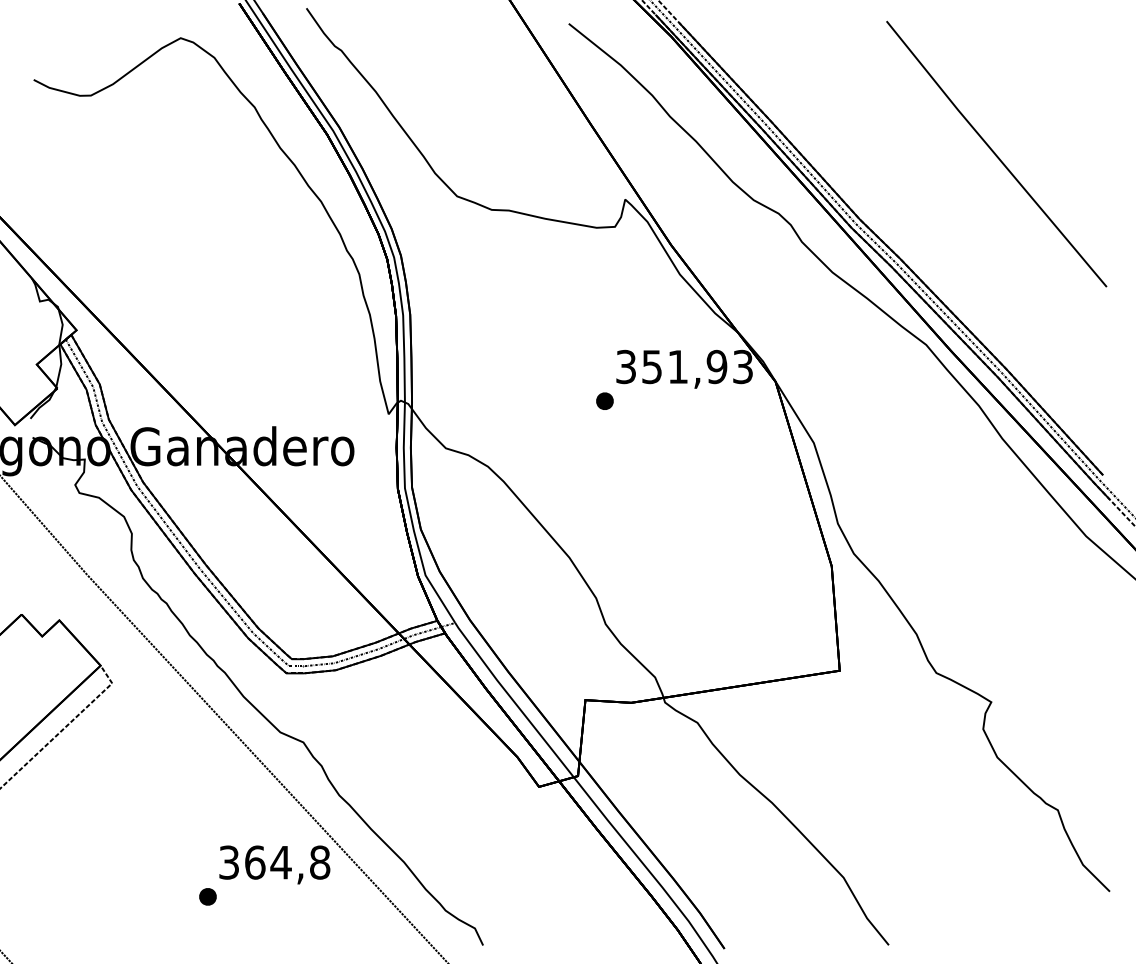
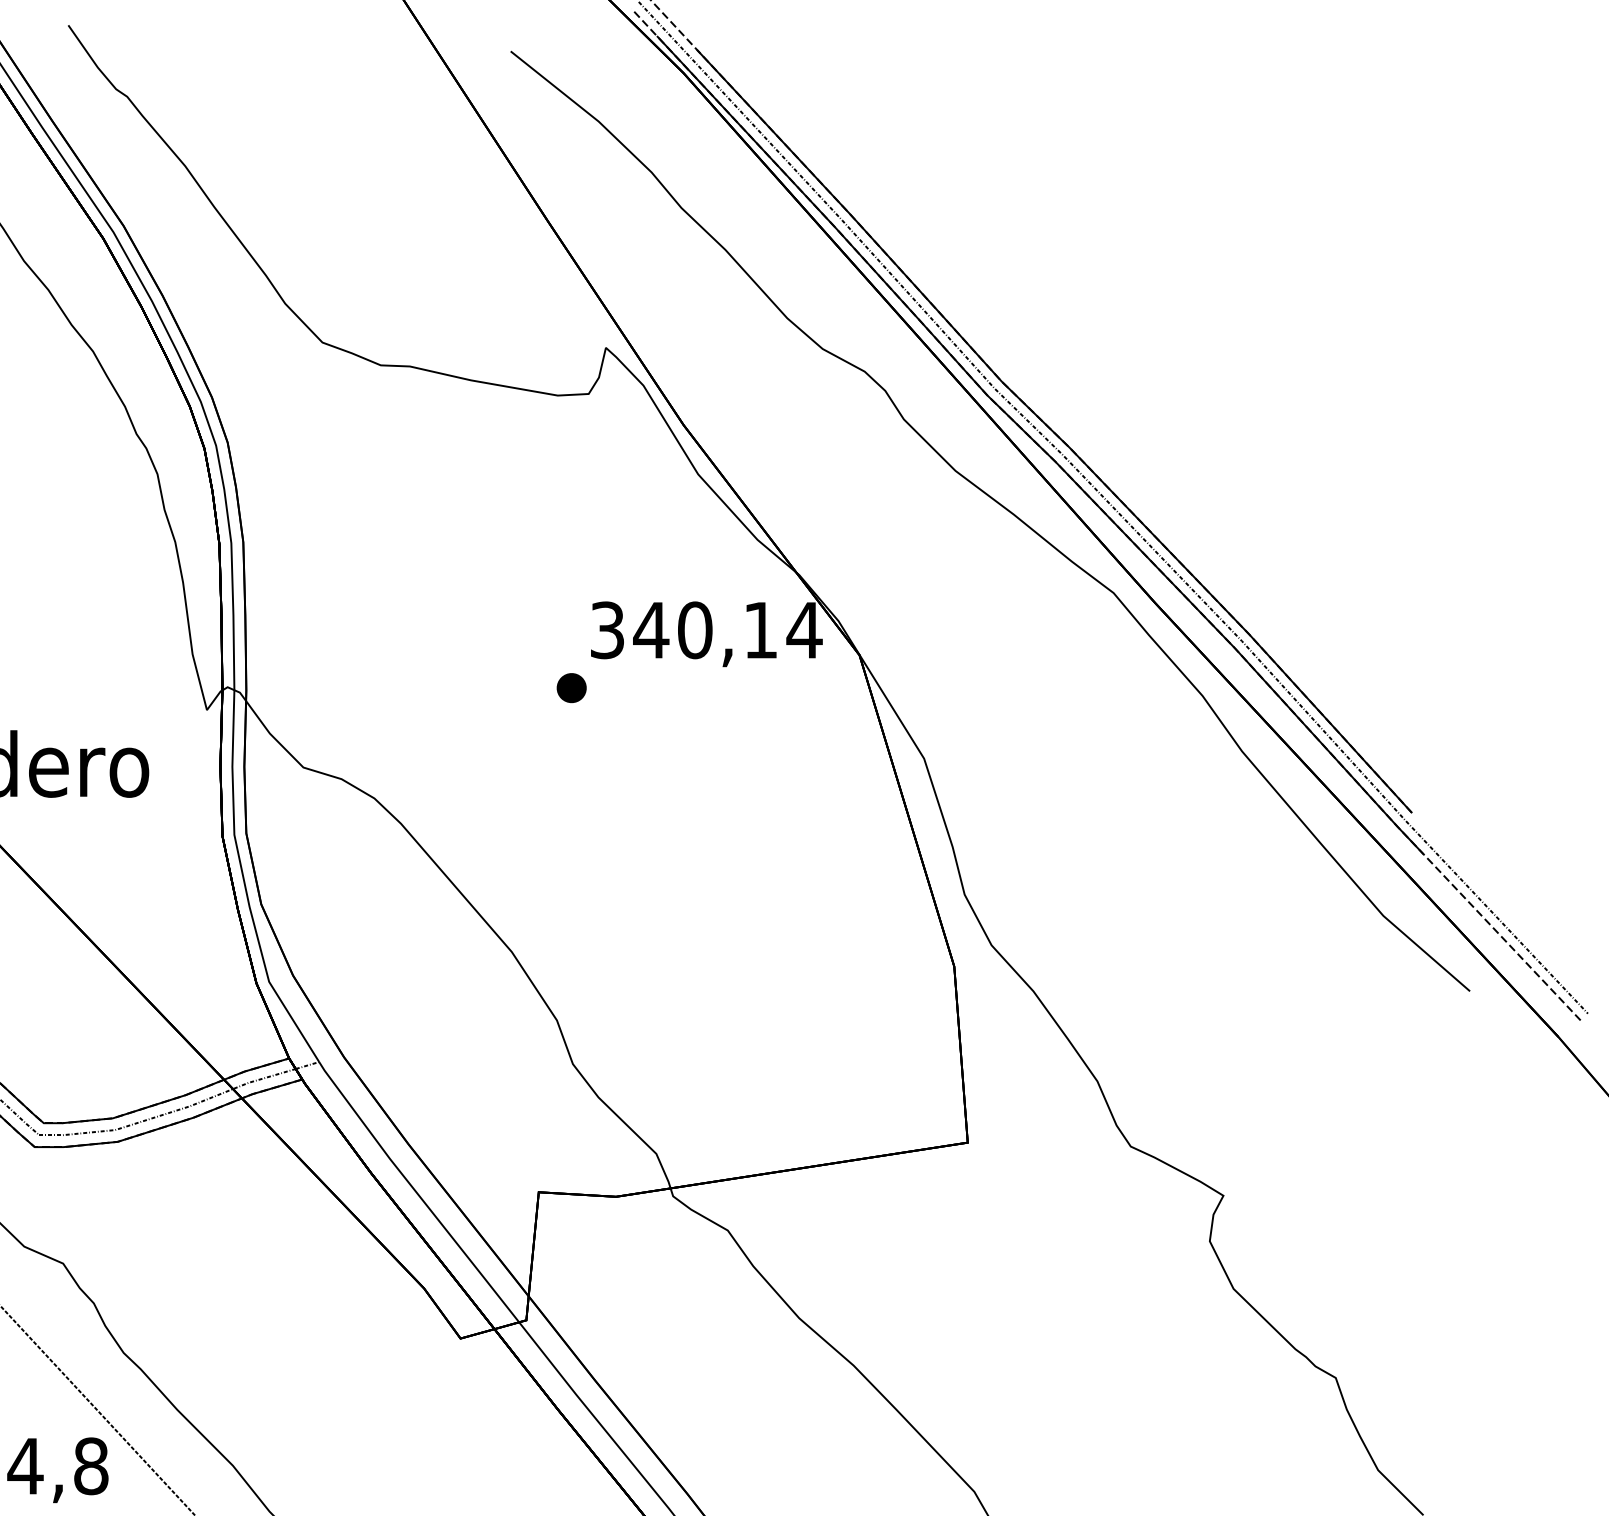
curve: (995, 153) -> (1230, 270), removed
text: (697, 366) -> (727, 629), 351,93 -> 340,14

